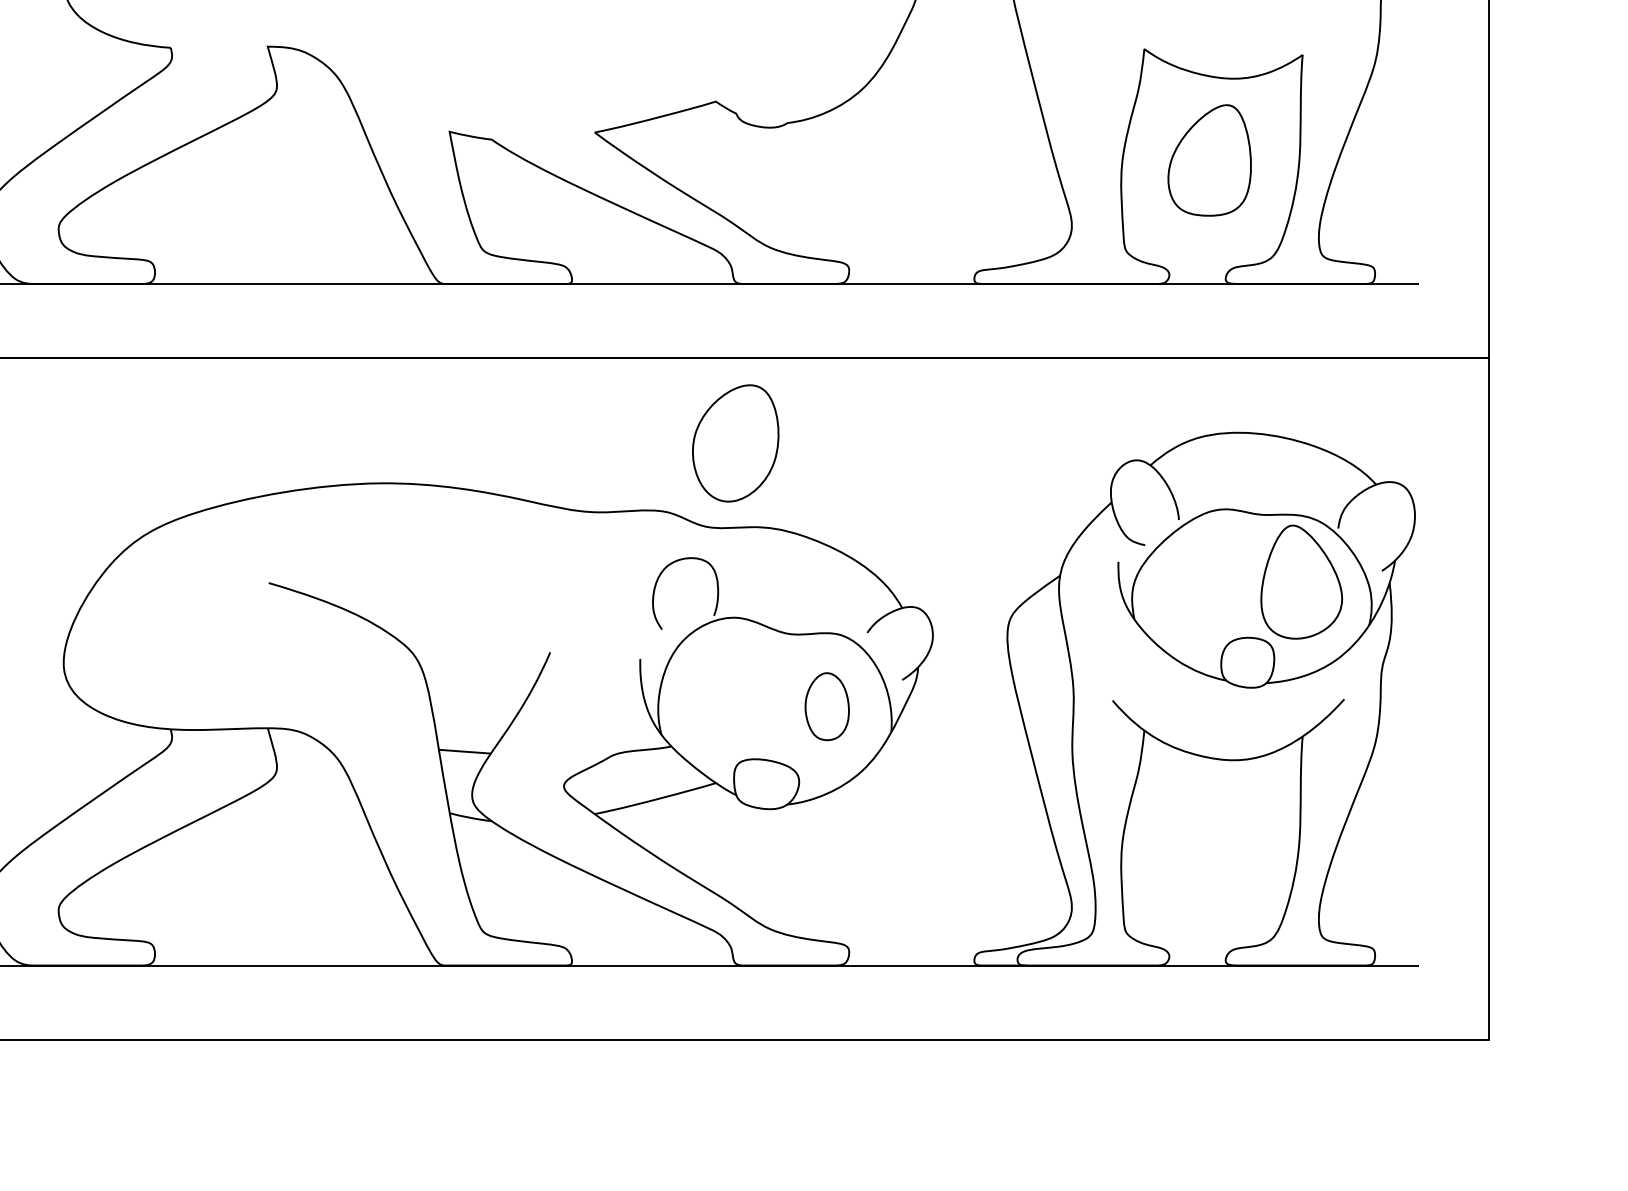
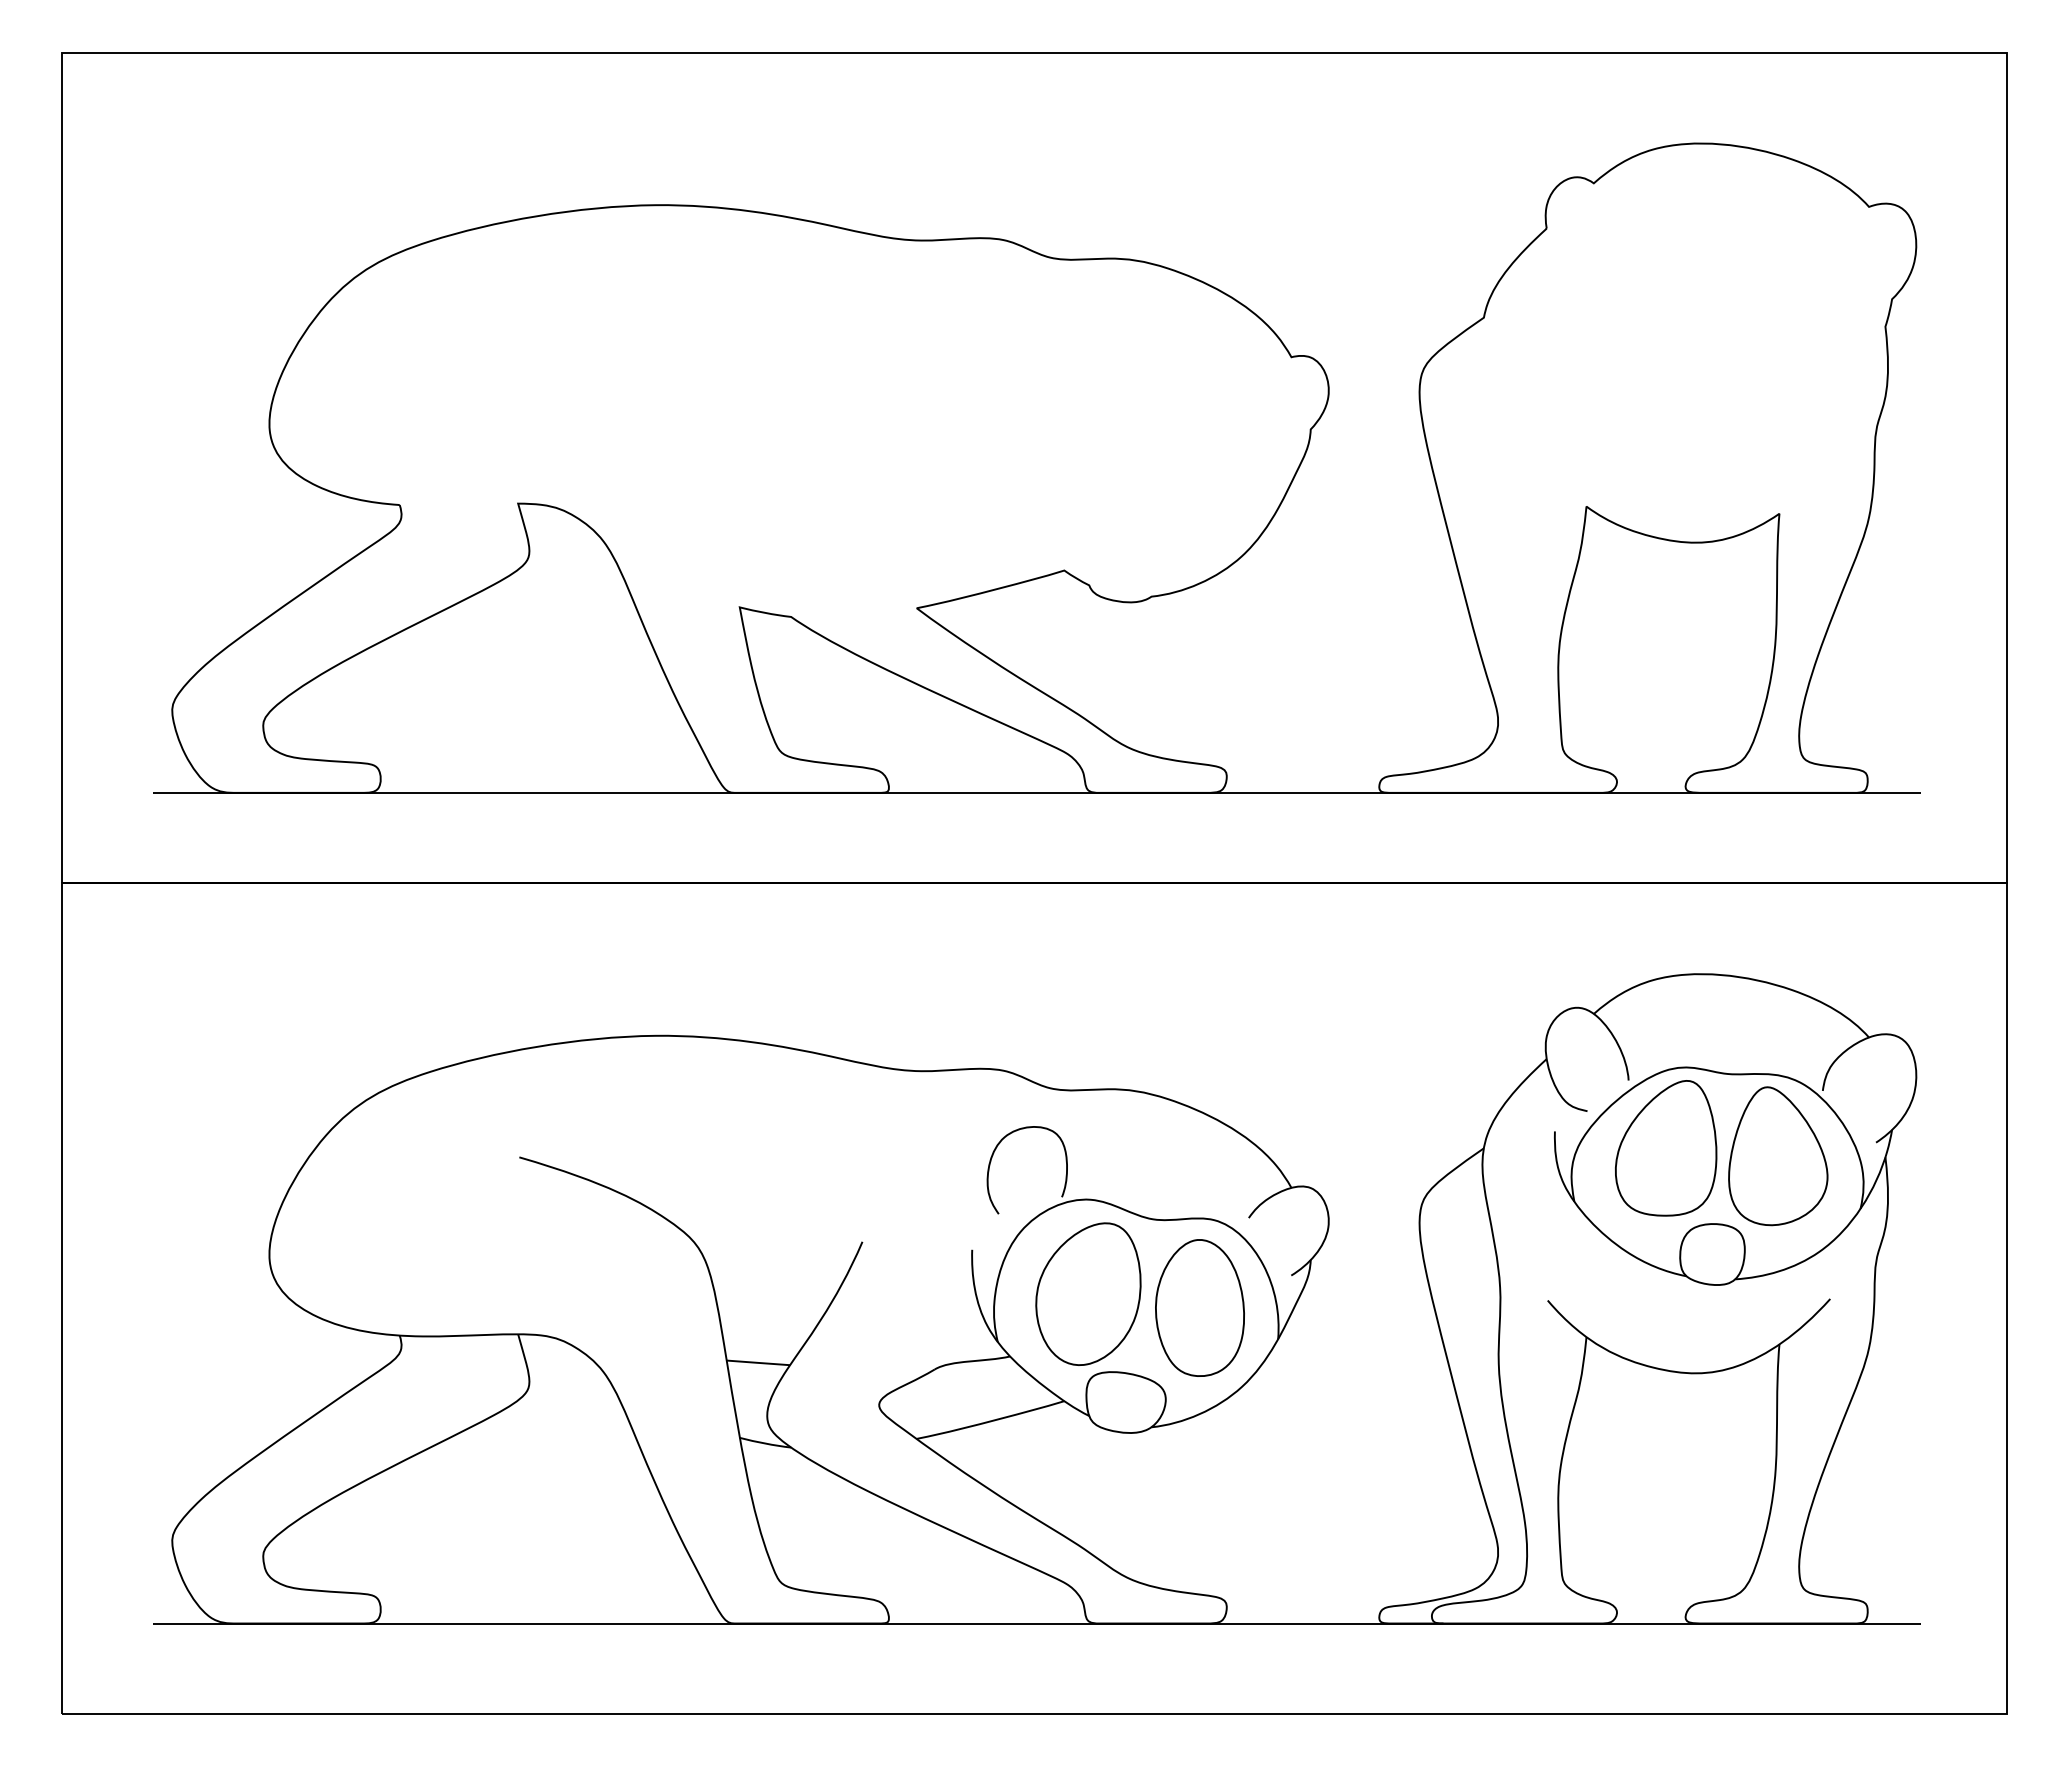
part: (1210, 160) -> (1666, 1148), moved
part: (735, 442) -> (1088, 1293), moved
part: (826, 706) -> (1199, 1307), size x1.67

